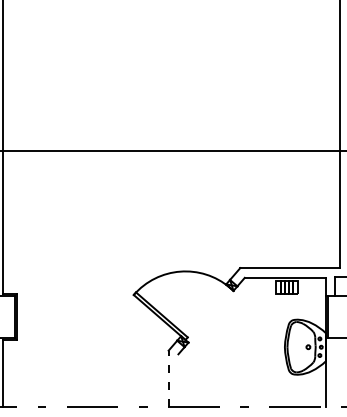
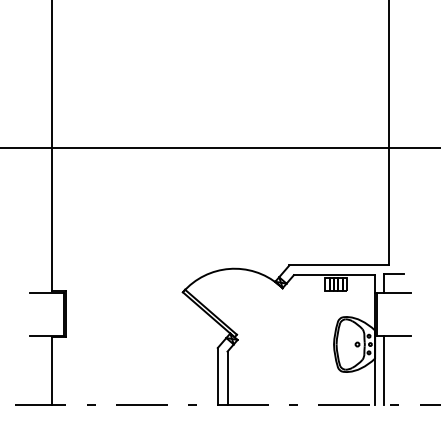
line: (334, 372) -> (383, 369), added
line: (168, 378) -> (217, 375), dashed -> solid
line: (178, 380) -> (227, 377), added

